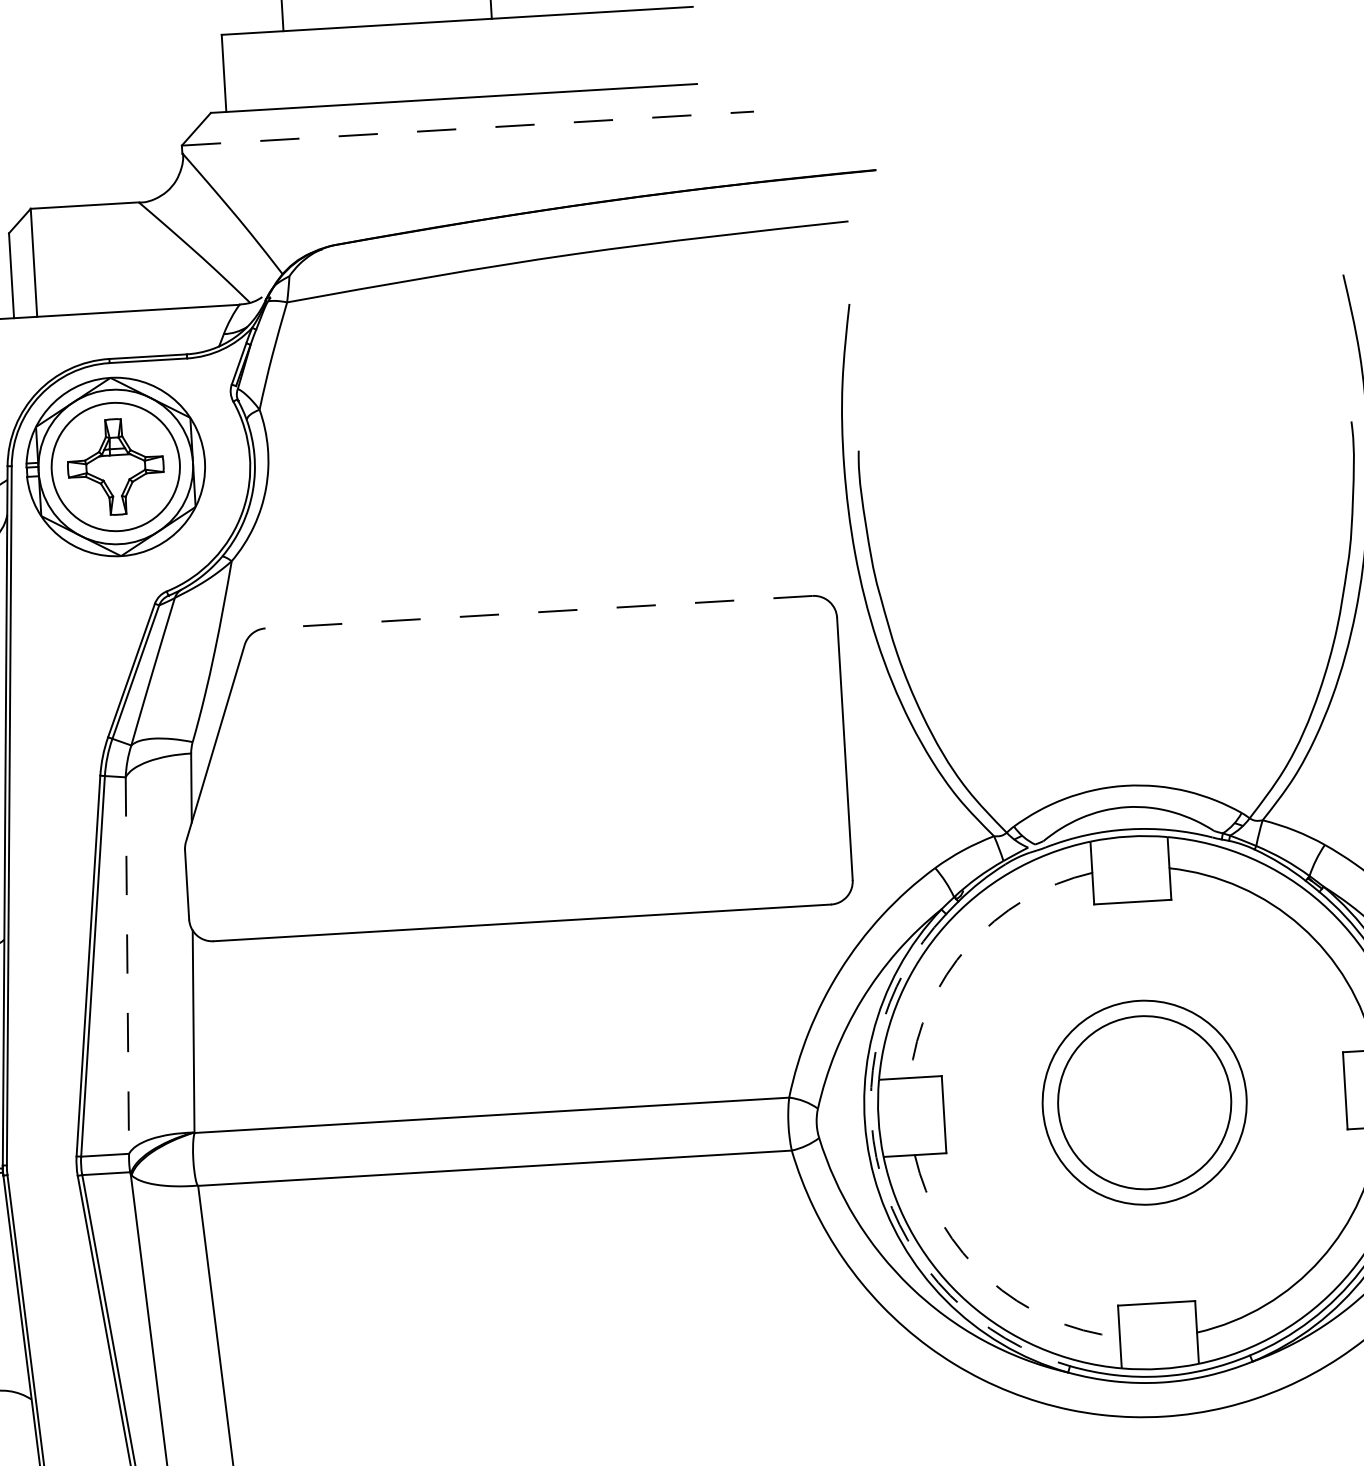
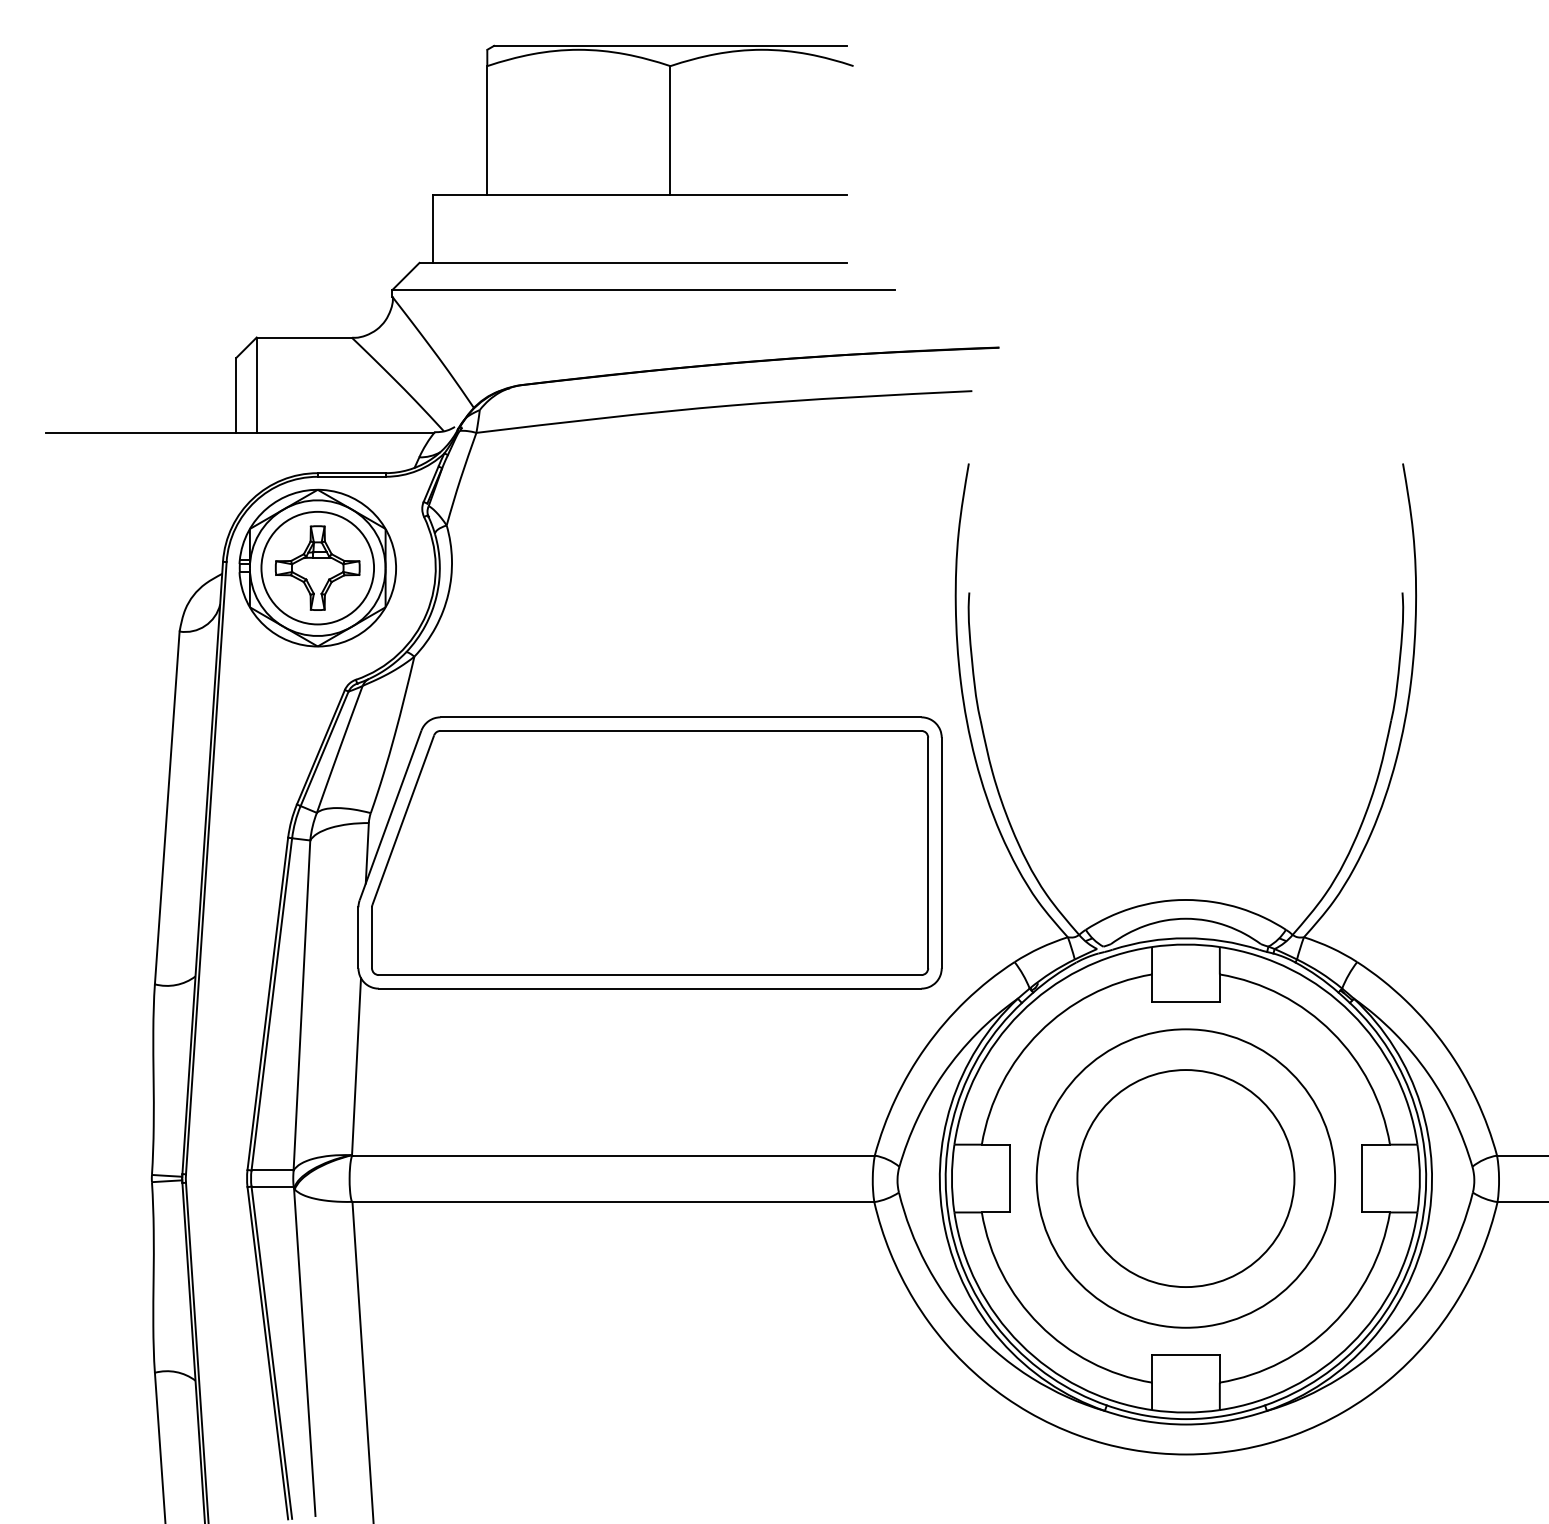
line: (468, 129) -> (644, 290), dashed -> solid
line: (538, 612) -> (680, 717), dashed -> solid
part: (512, 768) -> (649, 852), added
arc: (968, 946) -> (1039, 1032), dashed -> solid
line: (126, 965) -> (301, 1005), dashed -> solid
circle: (1144, 1102) -> (1185, 1178), size x1.43
circle: (1144, 1102) -> (1185, 1178), size x1.67
arc: (880, 1175) -> (950, 1228), dashed -> solid
arc: (987, 1278) -> (1039, 1324), dashed -> solid

